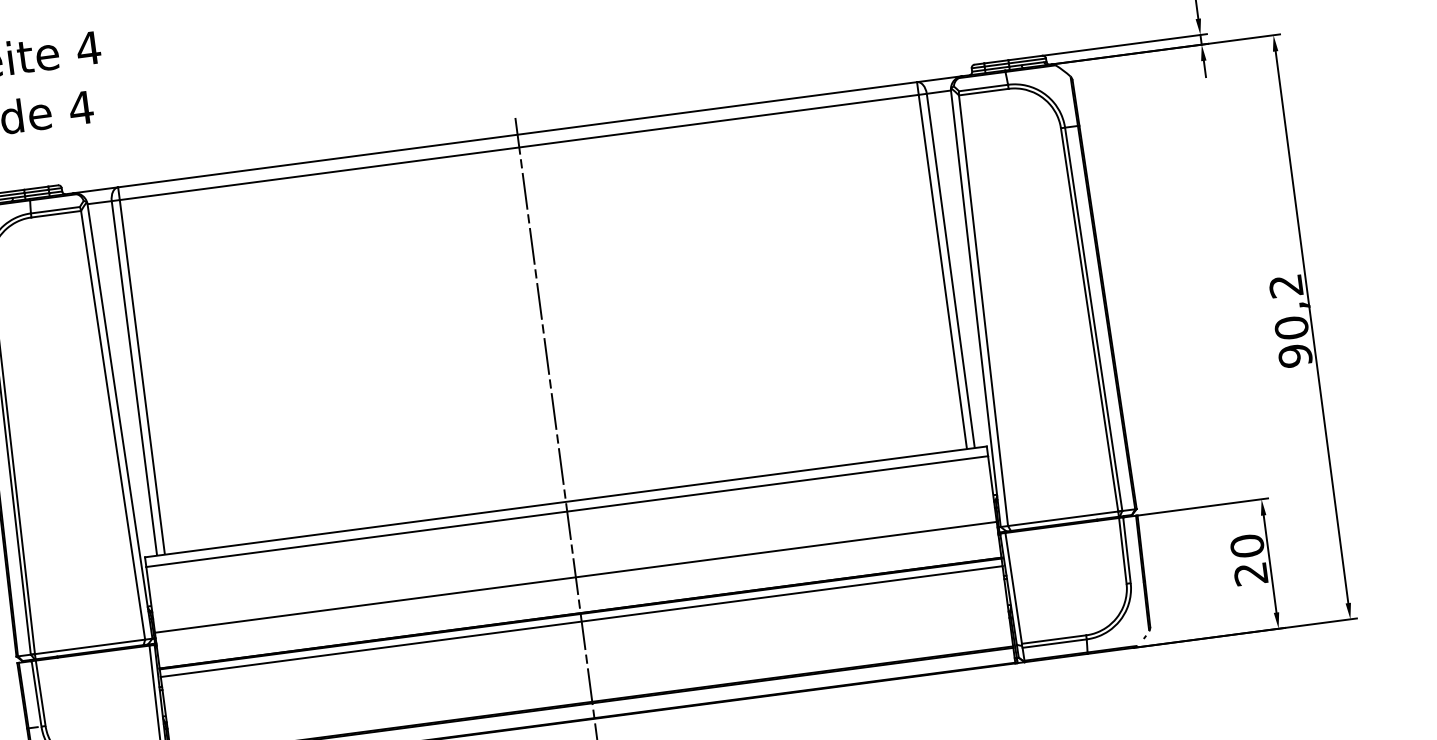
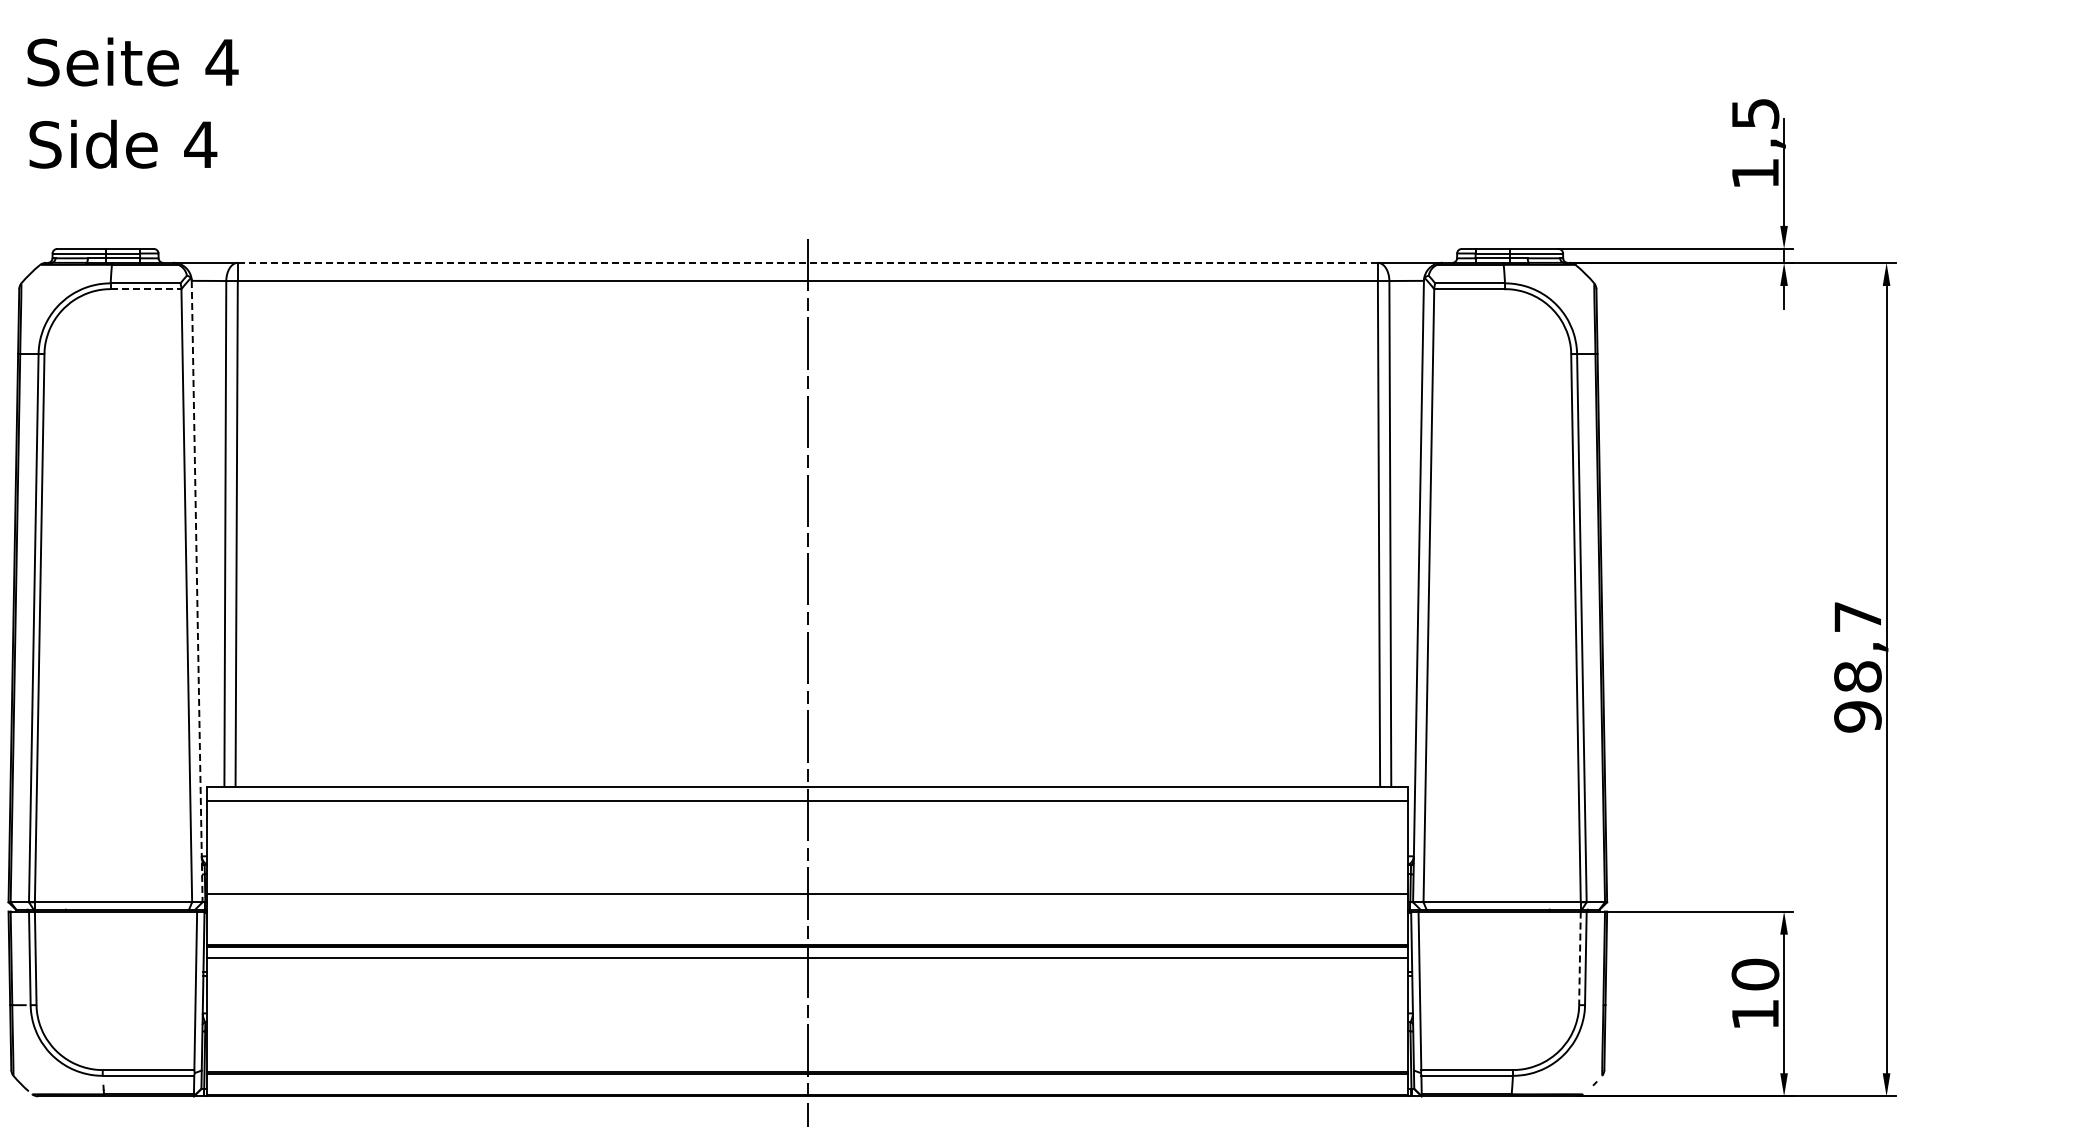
line: (517, 134) -> (807, 262), solid -> dashed
line: (56, 214) -> (146, 289), solid -> dashed
text: (1288, 307) -> (1857, 647), 90,2 -> 98,7
line: (120, 421) -> (197, 591), solid -> dashed
line: (1122, 551) -> (1579, 958), solid -> dashed
text: (1250, 574) -> (1754, 1014), 20 -> 10

